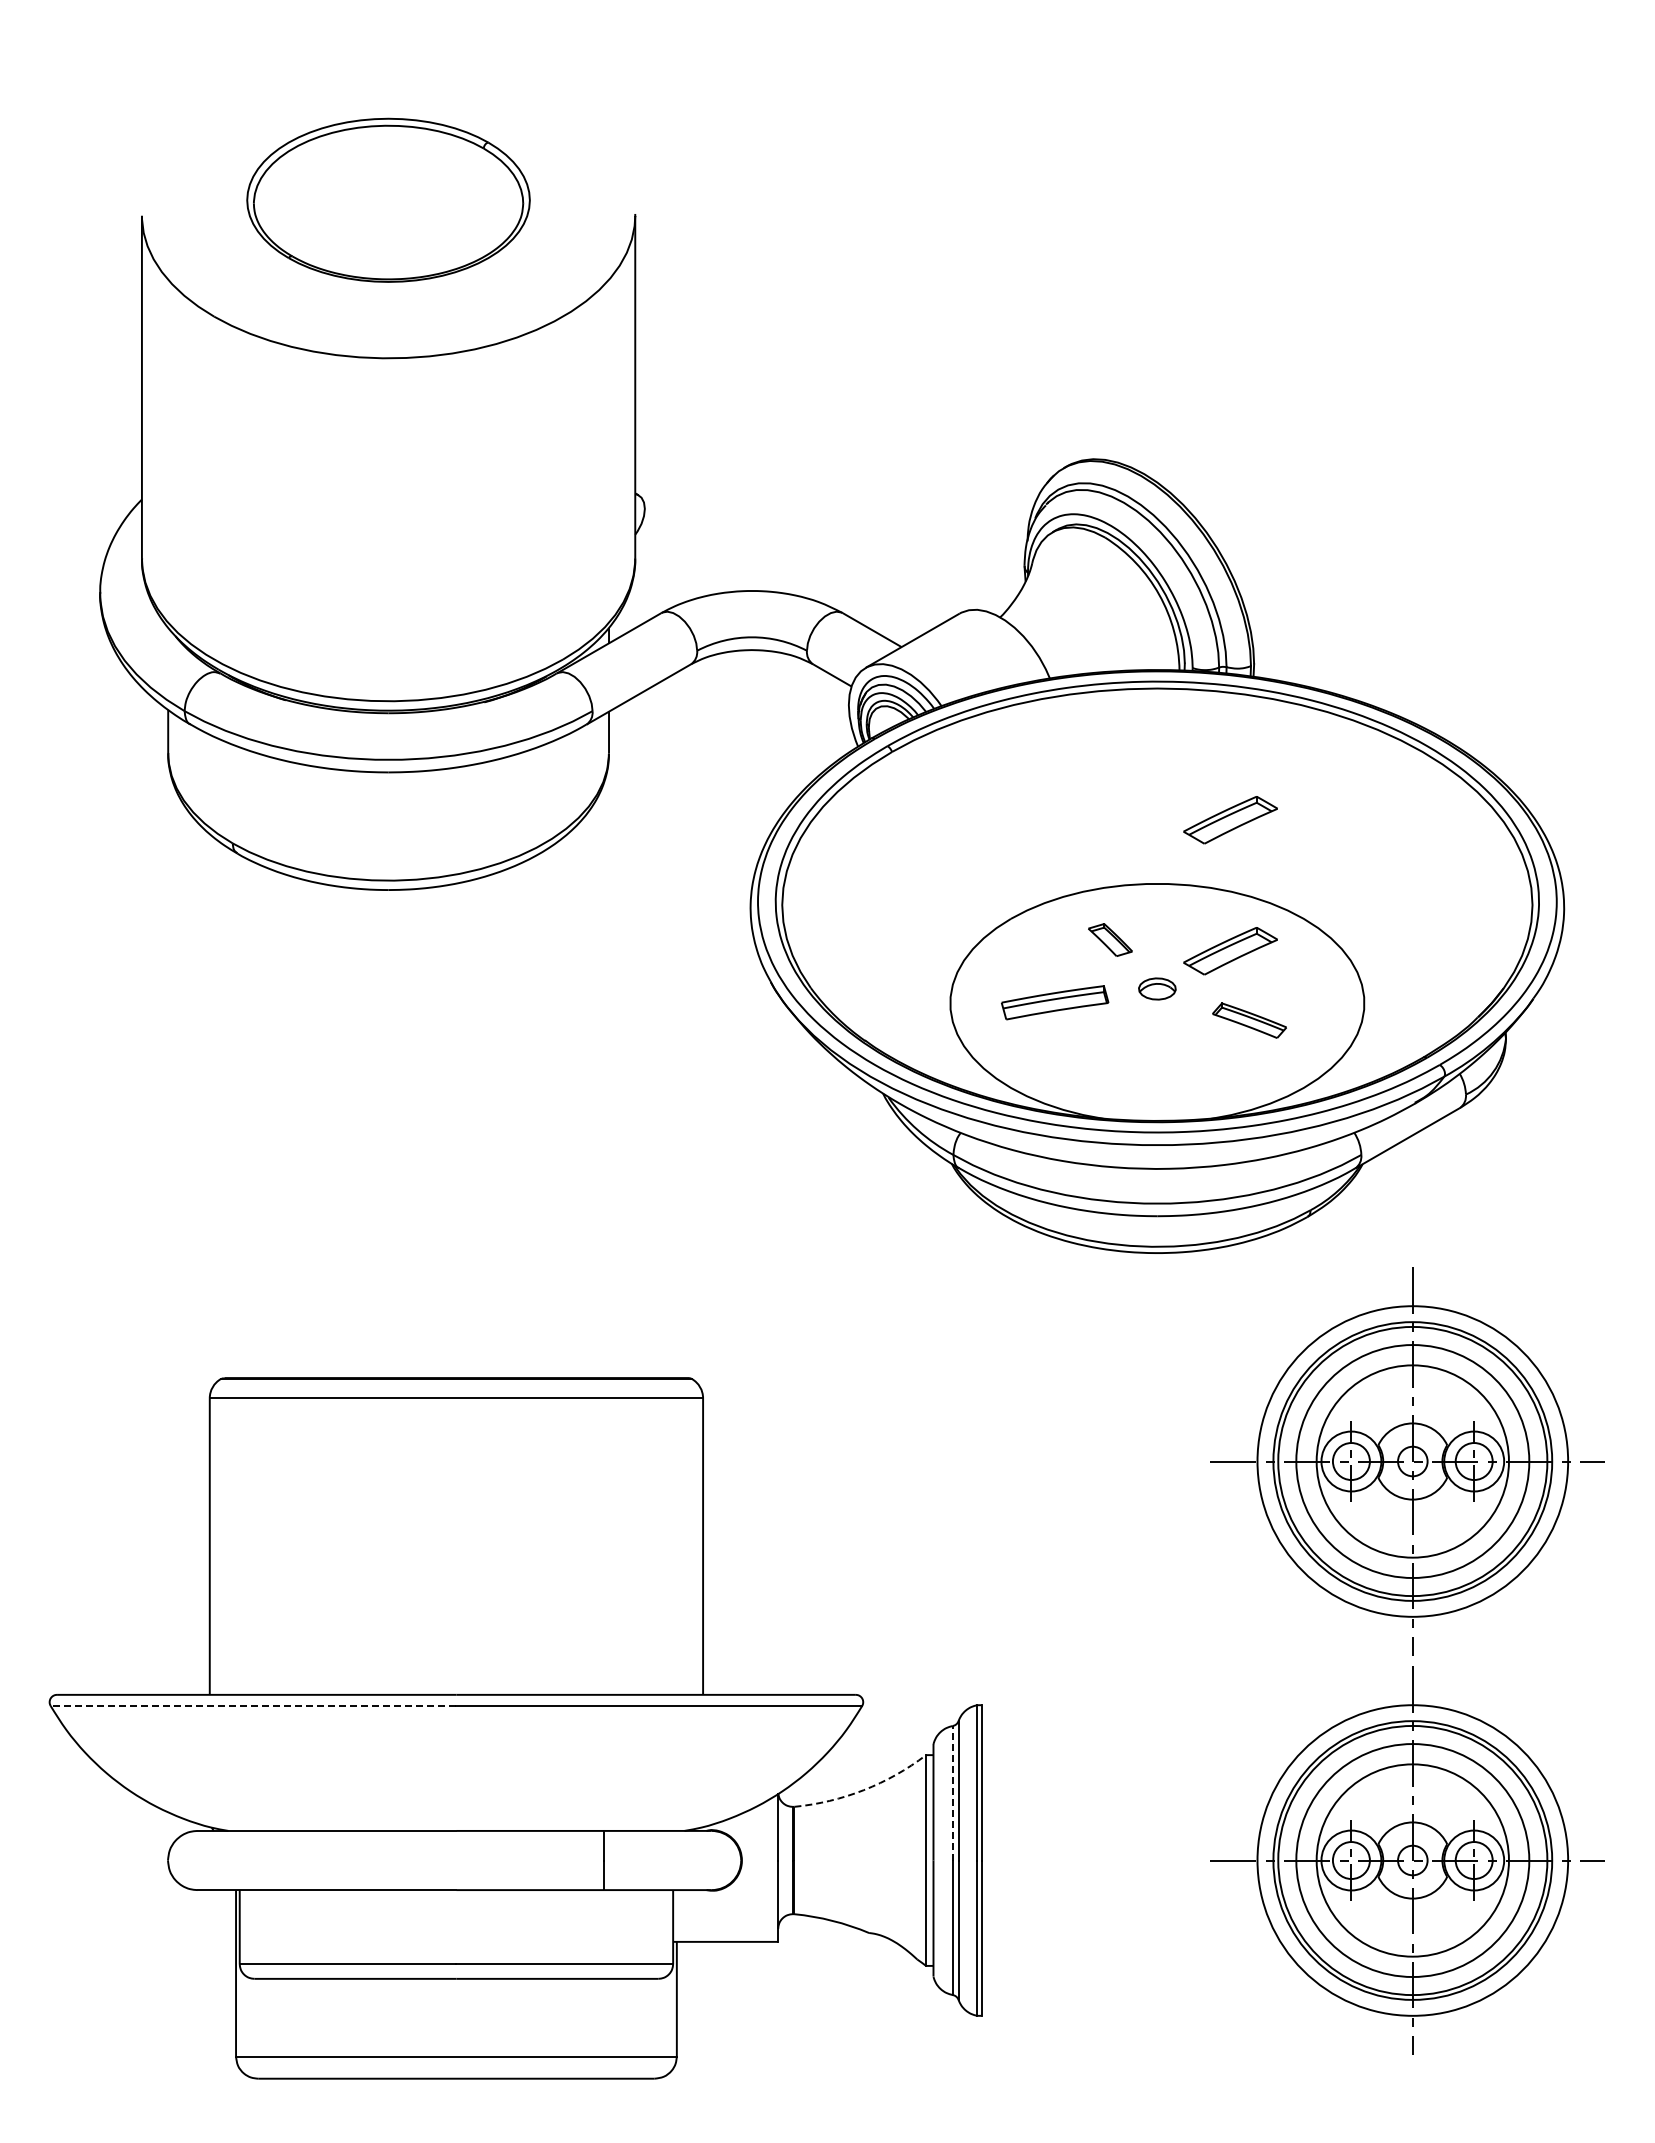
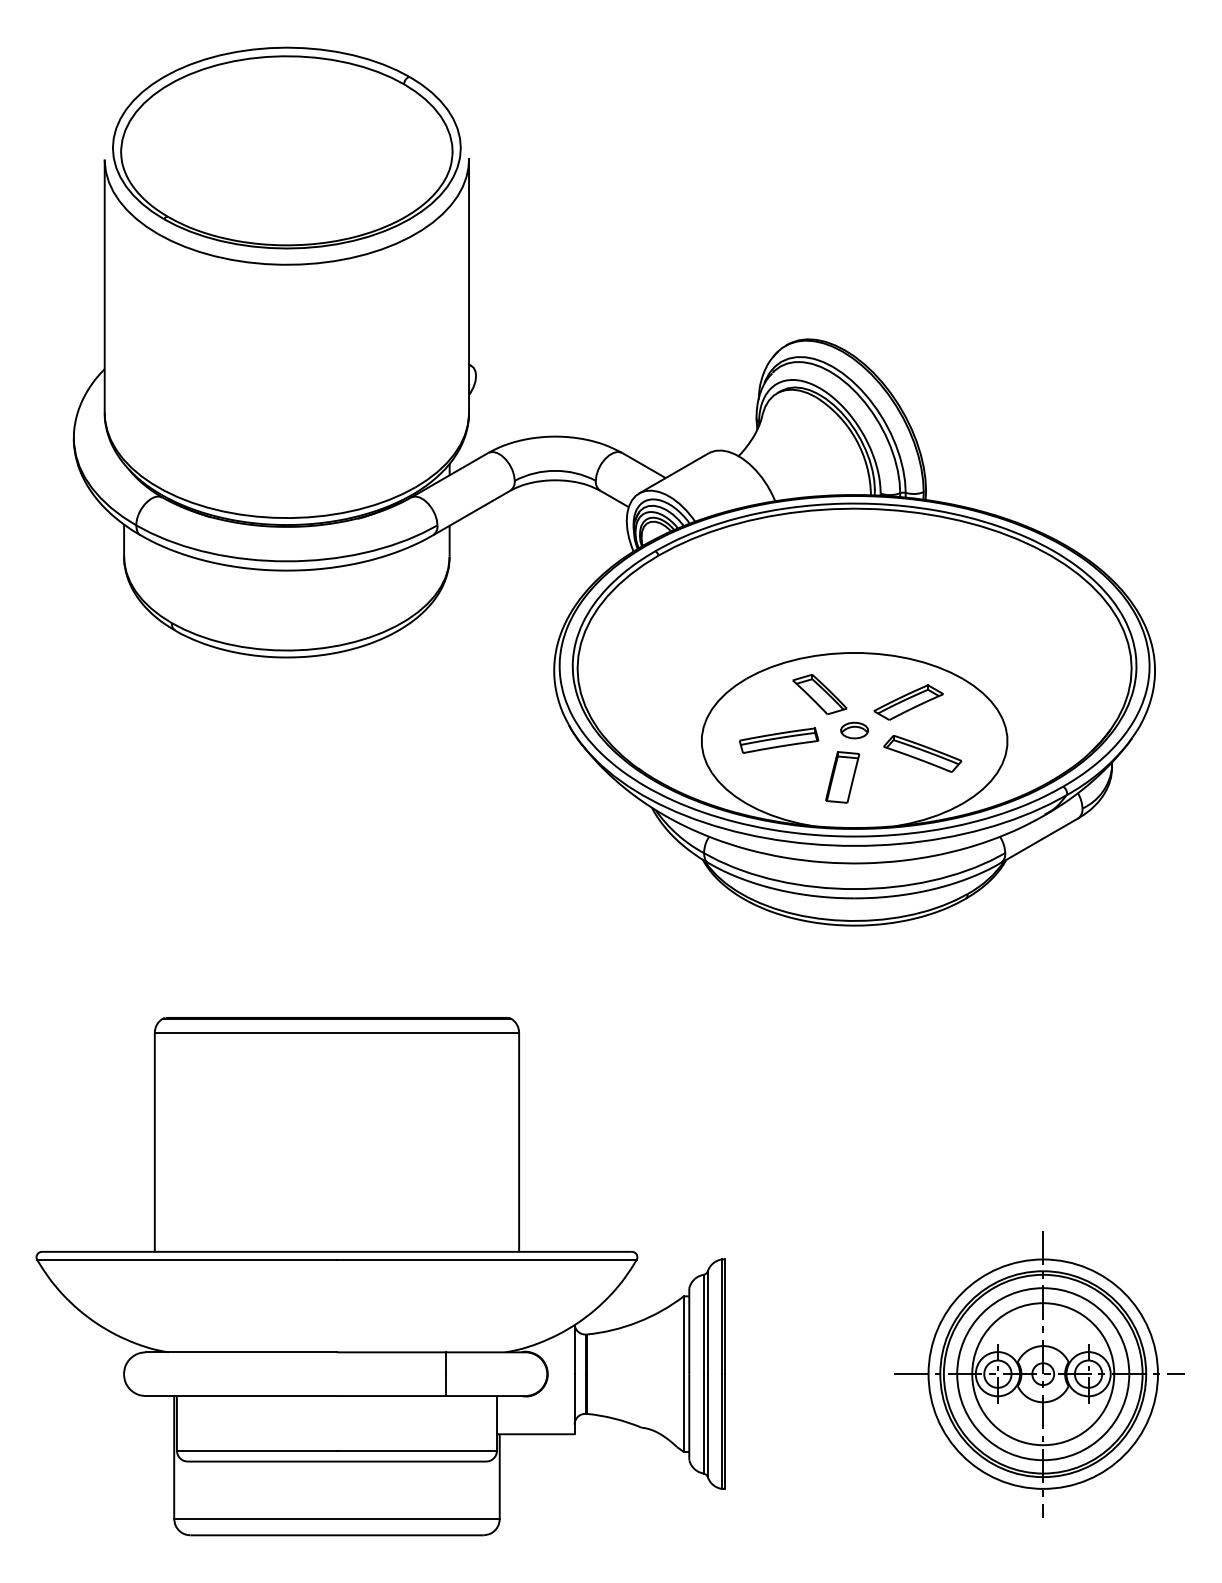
part: (388, 200) -> (286, 148), size x1.67
part: (1230, 820) -> (908, 606), removed
part: (1110, 939) -> (819, 694), size x1.67
part: (1249, 1020) -> (922, 753), size x1.43
part: (1140, 1052) -> (842, 777), added
part: (1407, 1461) -> (1039, 1079), removed
line: (253, 1705) -> (187, 1259), dashed -> solid
arc: (863, 1790) -> (637, 1322), dashed -> solid
line: (952, 1792) -> (703, 1323), dashed -> solid

